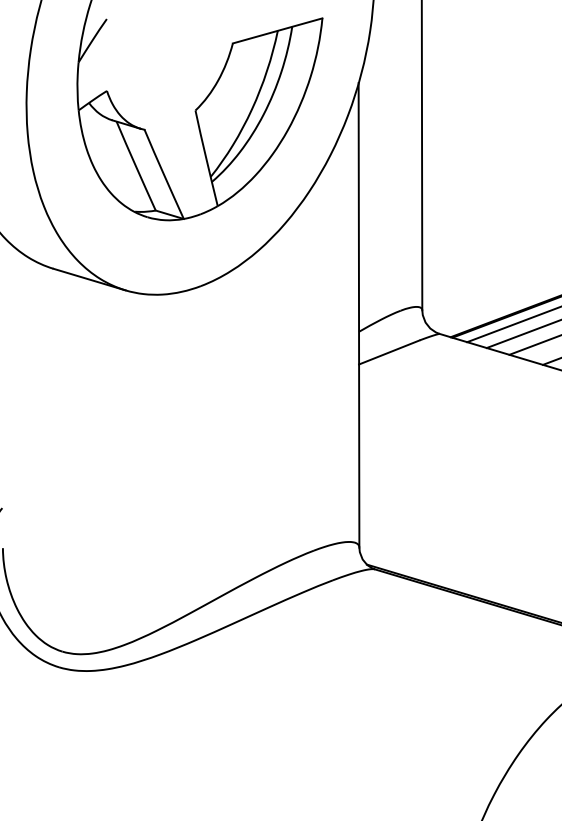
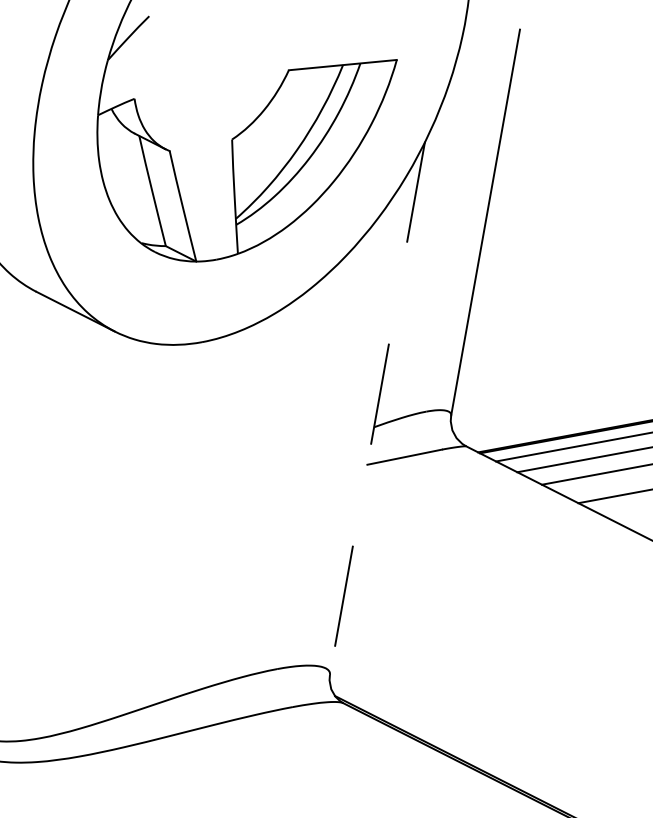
line: (359, 315) -> (378, 408), solid -> dashed

